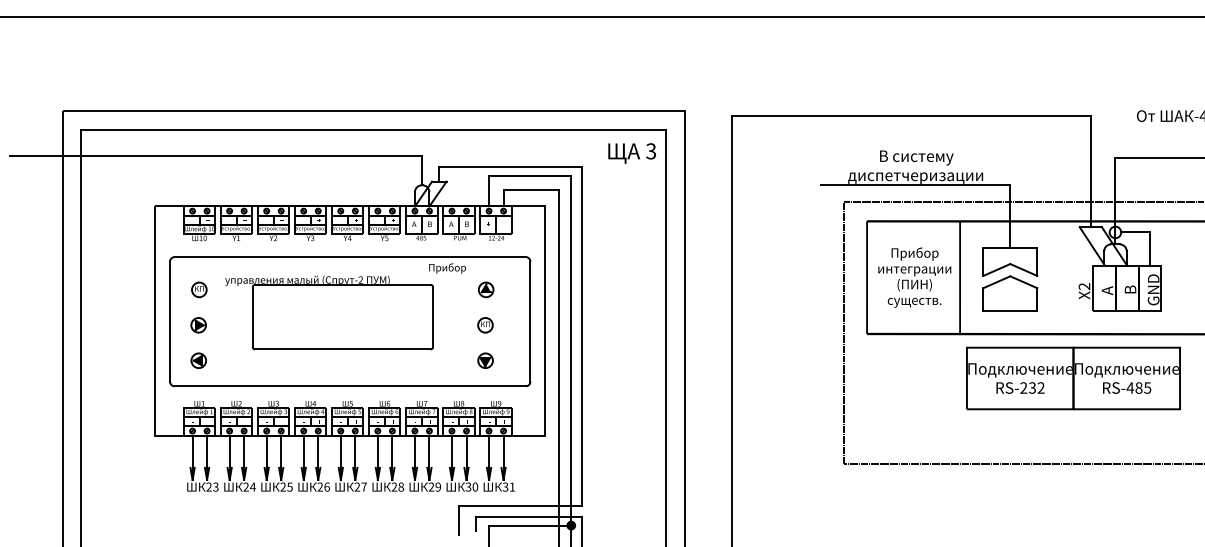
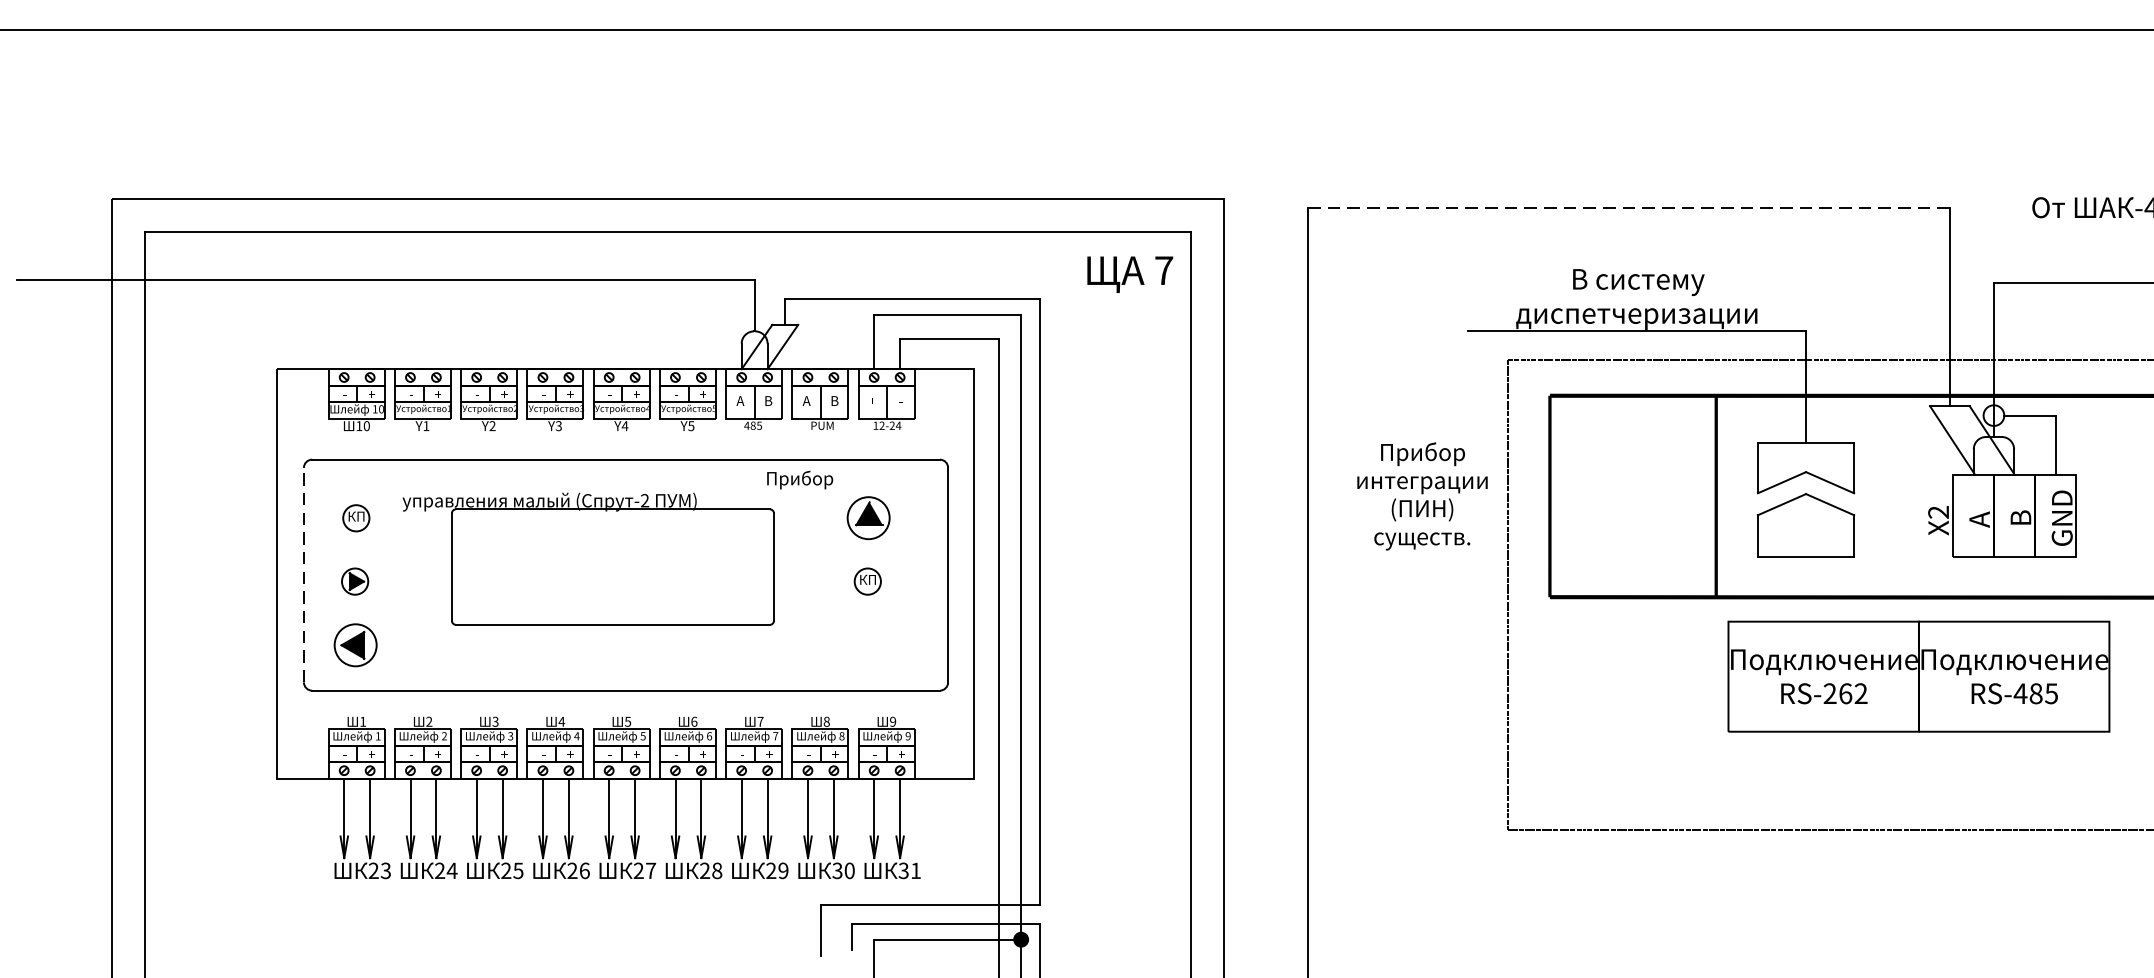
line: (910, 116) -> (1627, 208), solid -> dashed
text: (651, 151) -> (1164, 270), 3 -> 7
text: (914, 277) -> (1422, 496), moved
part: (486, 289) -> (869, 517), size x1.6
line: (170, 321) -> (304, 574), solid -> dashed
part: (198, 360) -> (354, 644), size x1.6
part: (485, 360) -> (867, 644), removed
text: (1032, 387) -> (1845, 692), RS-232 -> RS-262

